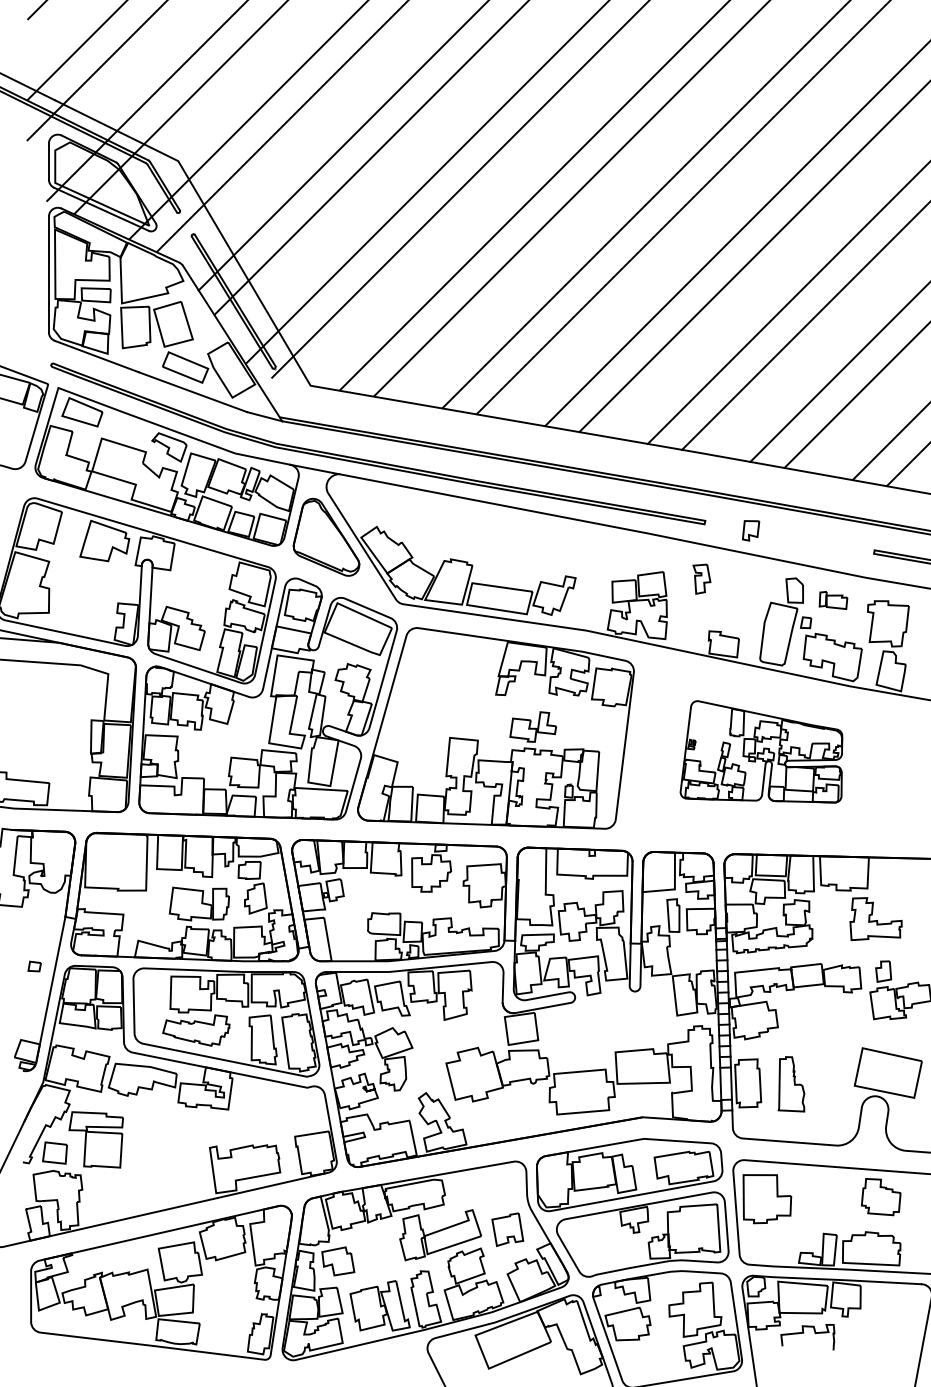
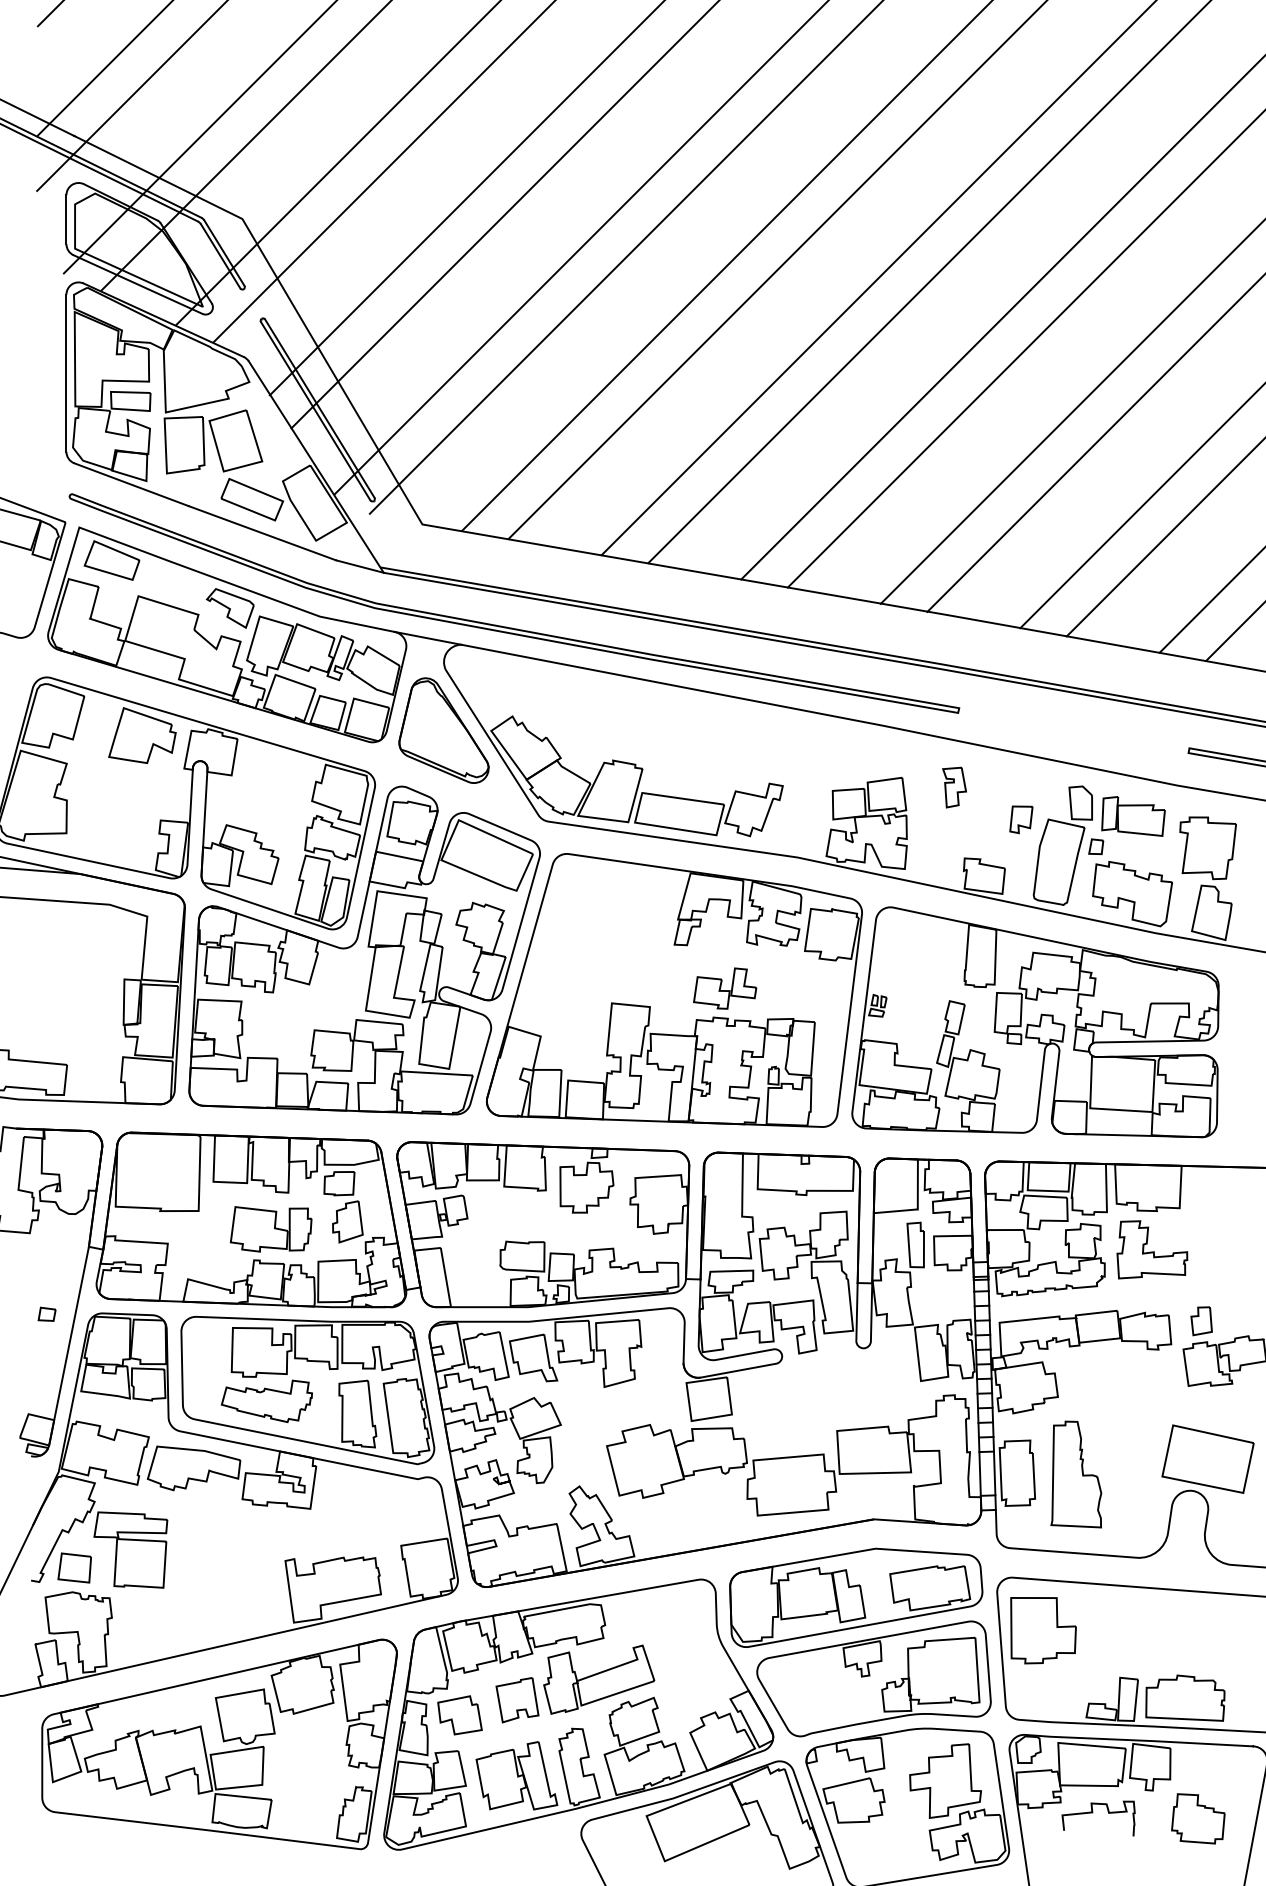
part: (751, 530) -> (1021, 819), moved
part: (833, 600) -> (1133, 816), size x1.67
part: (761, 751) -> (1035, 1022), size x1.67
part: (876, 918) -> (1152, 1249), moved
part: (791, 1084) -> (1076, 1474), size x1.43
part: (881, 1196) -> (1198, 1818), moved
part: (507, 1229) -> (517, 1700), moved

